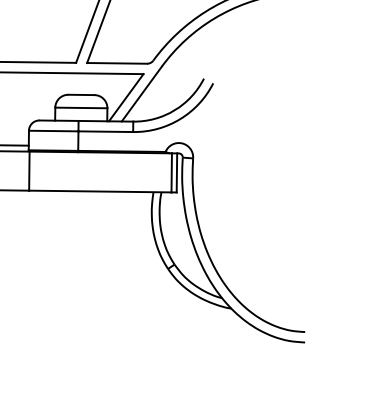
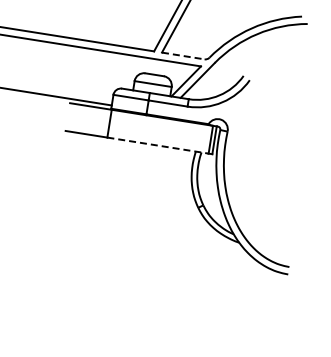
line: (117, 64) -> (183, 56), solid -> dashed
line: (100, 191) -> (158, 145), solid -> dashed

